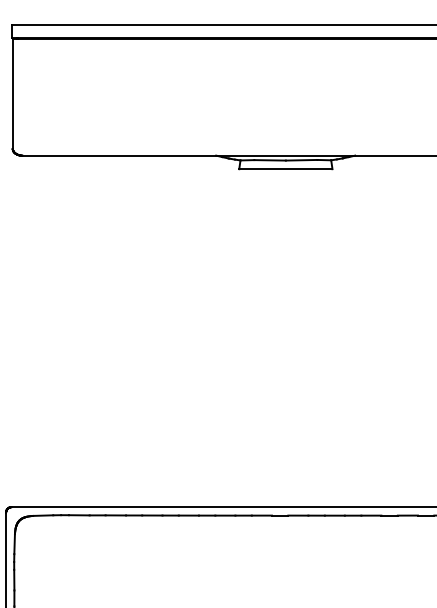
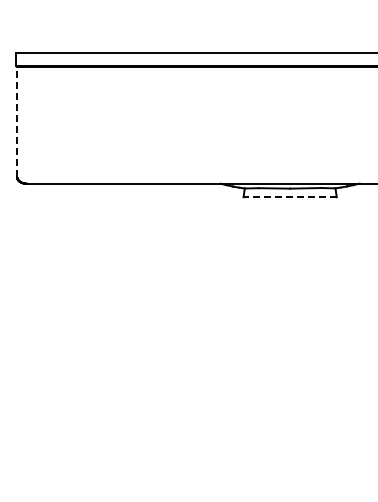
line: (12, 93) -> (16, 121), solid -> dashed
line: (285, 169) -> (289, 197), solid -> dashed

